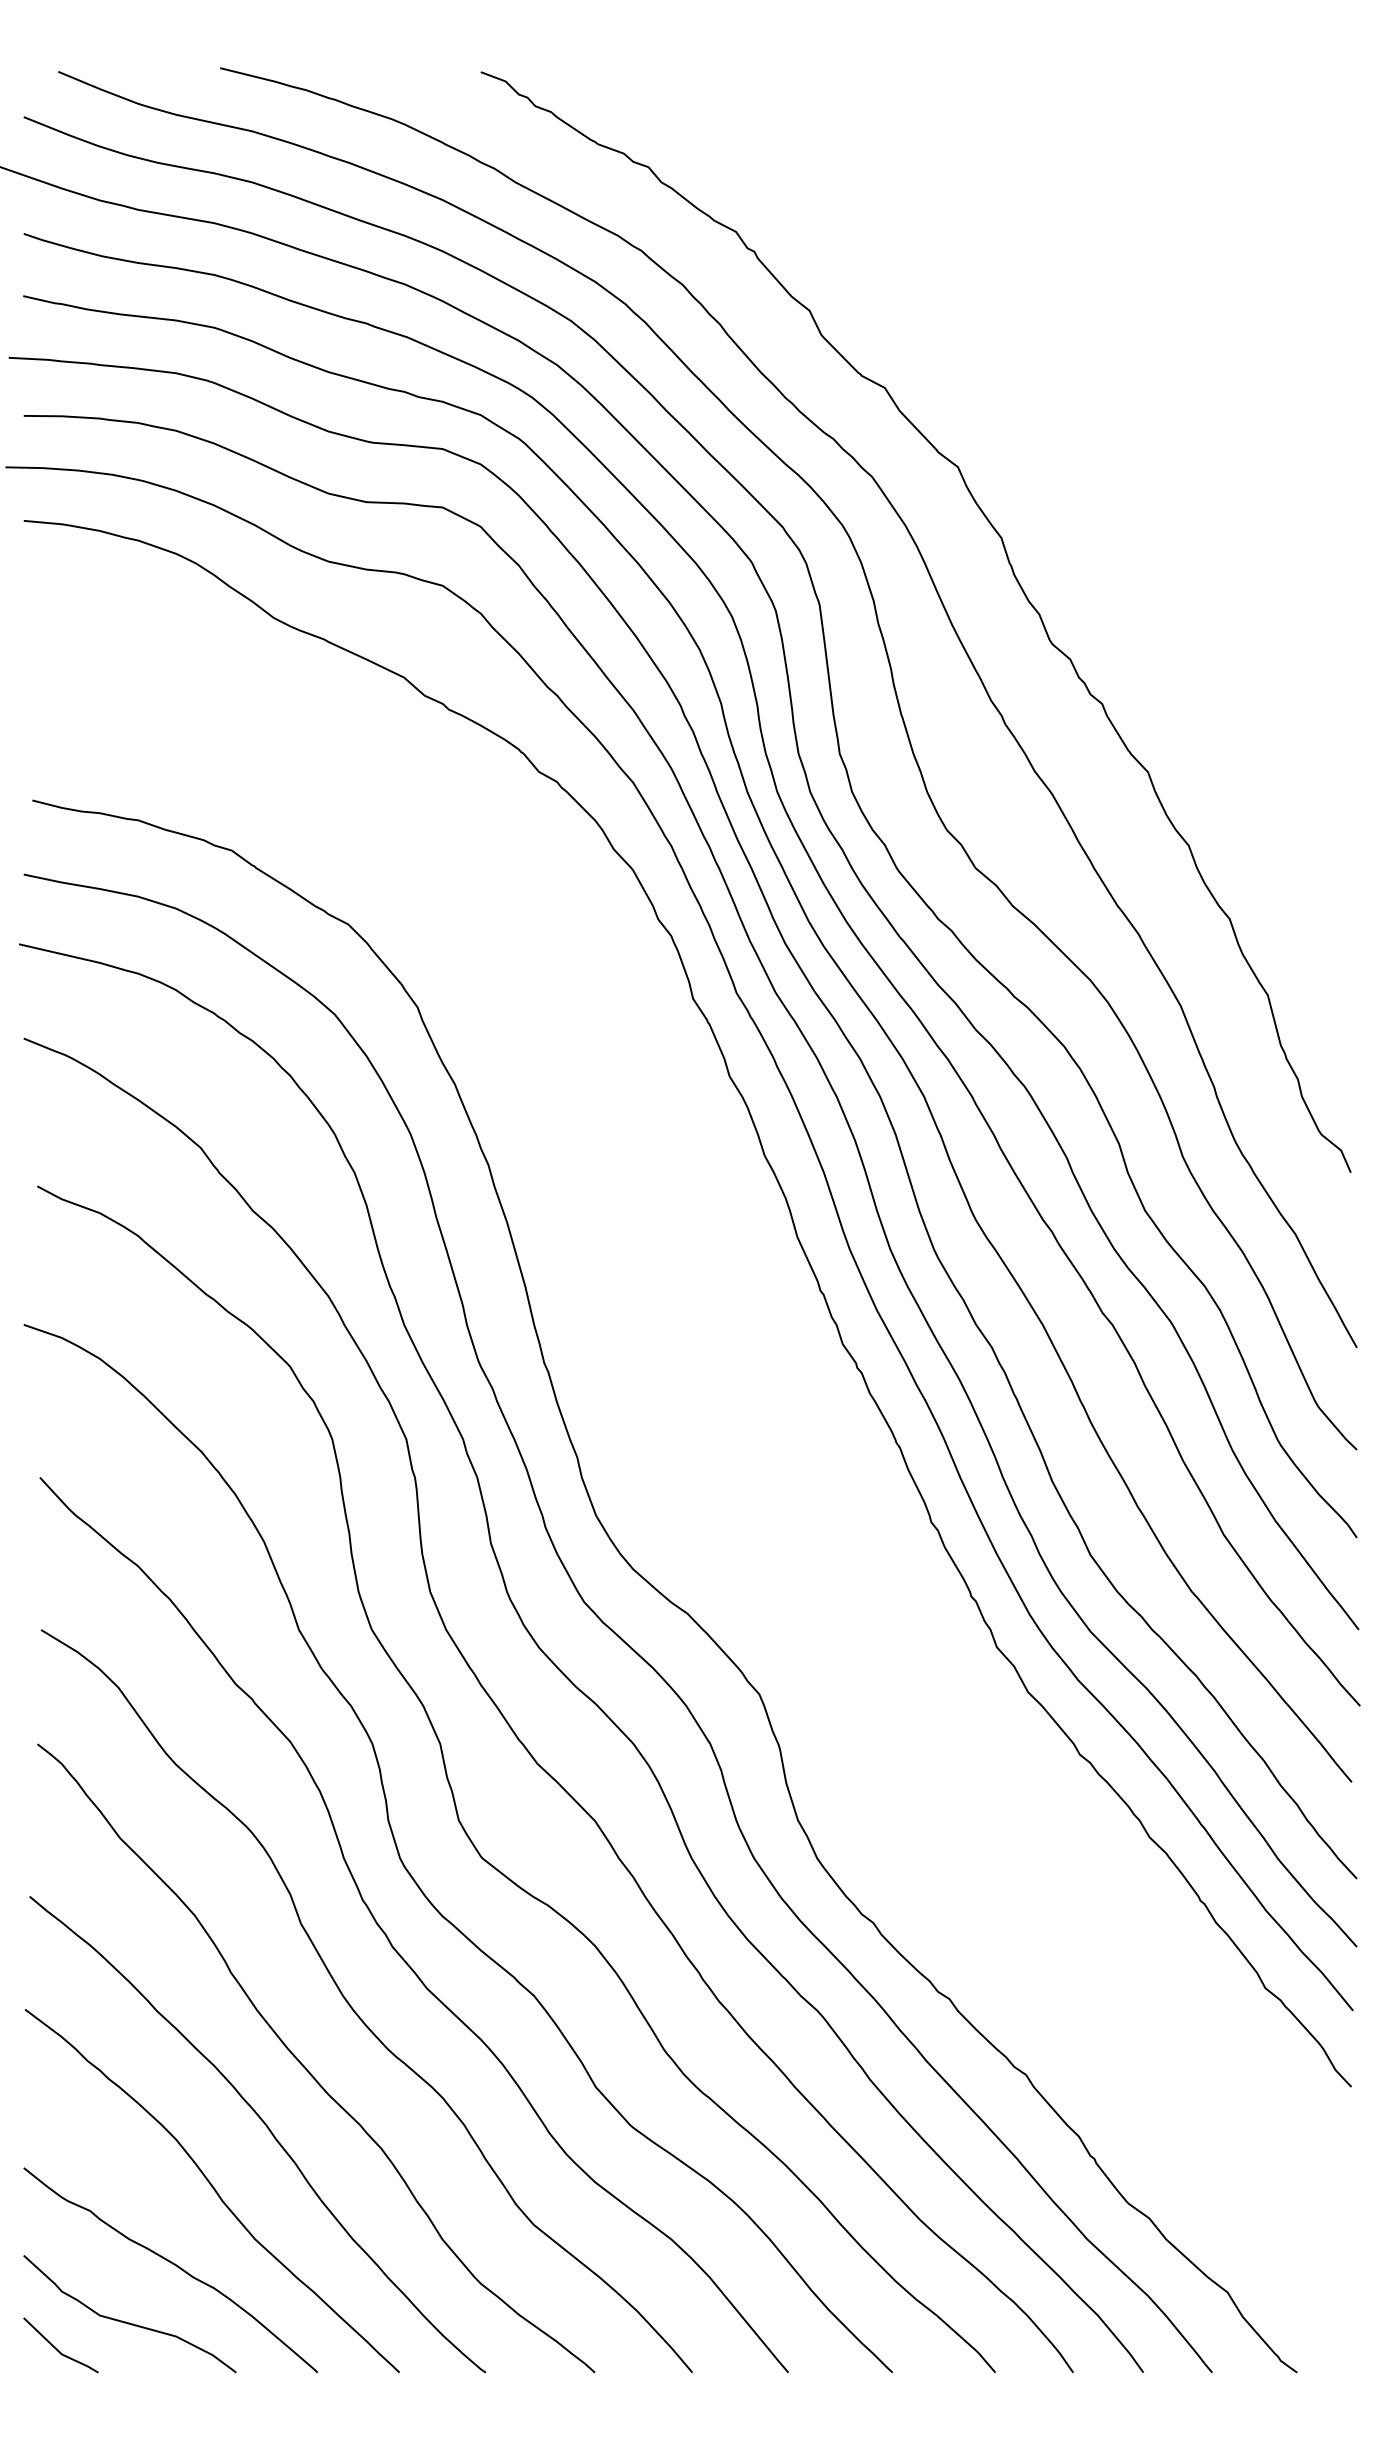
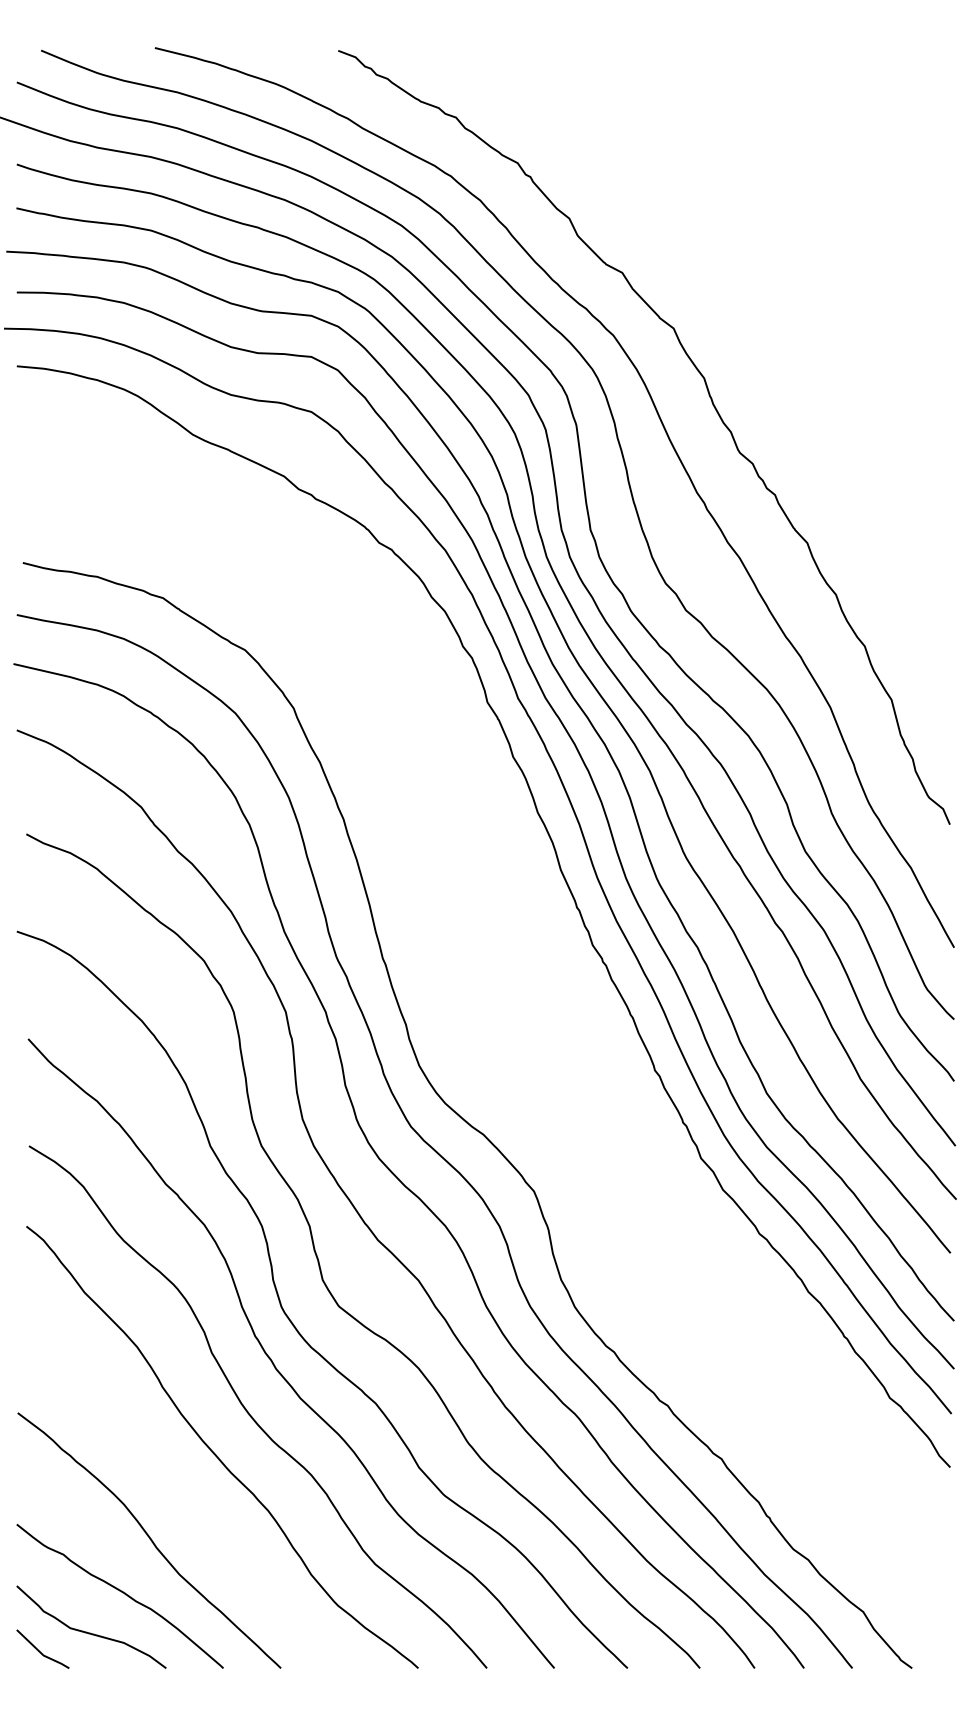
curve: (266, 2128) -> (187, 1496), removed

